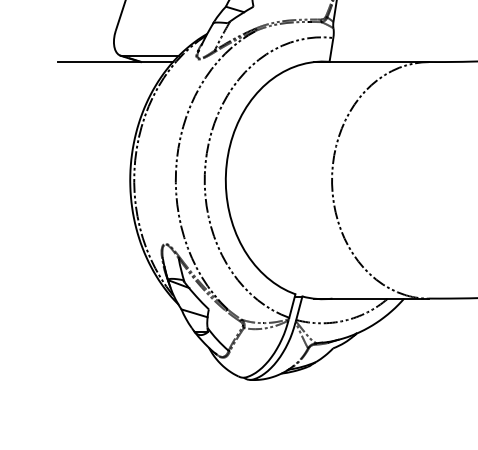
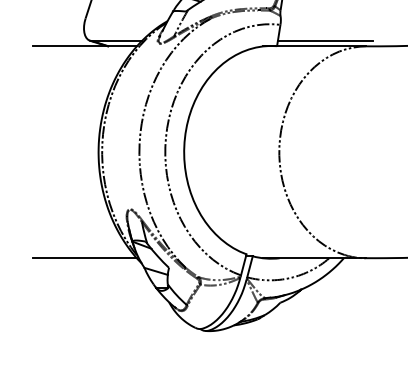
line: (383, 56) -> (325, 41), added
line: (115, 298) -> (85, 258), added

